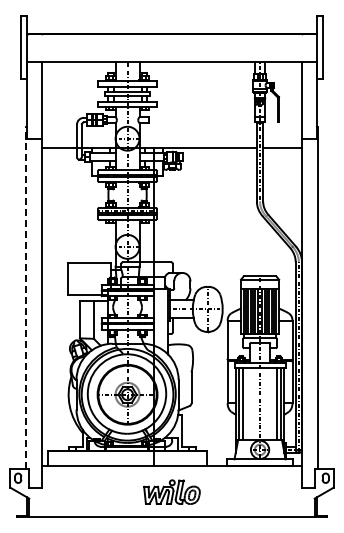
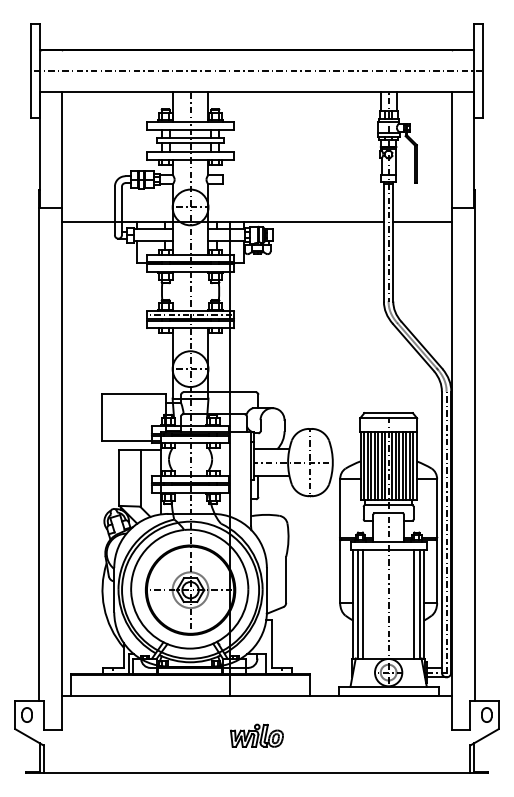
line: (171, 47) -> (256, 71), added
line: (25, 297) -> (37, 444), dashed -> solid
part: (171, 491) -> (256, 734), size x0.62

